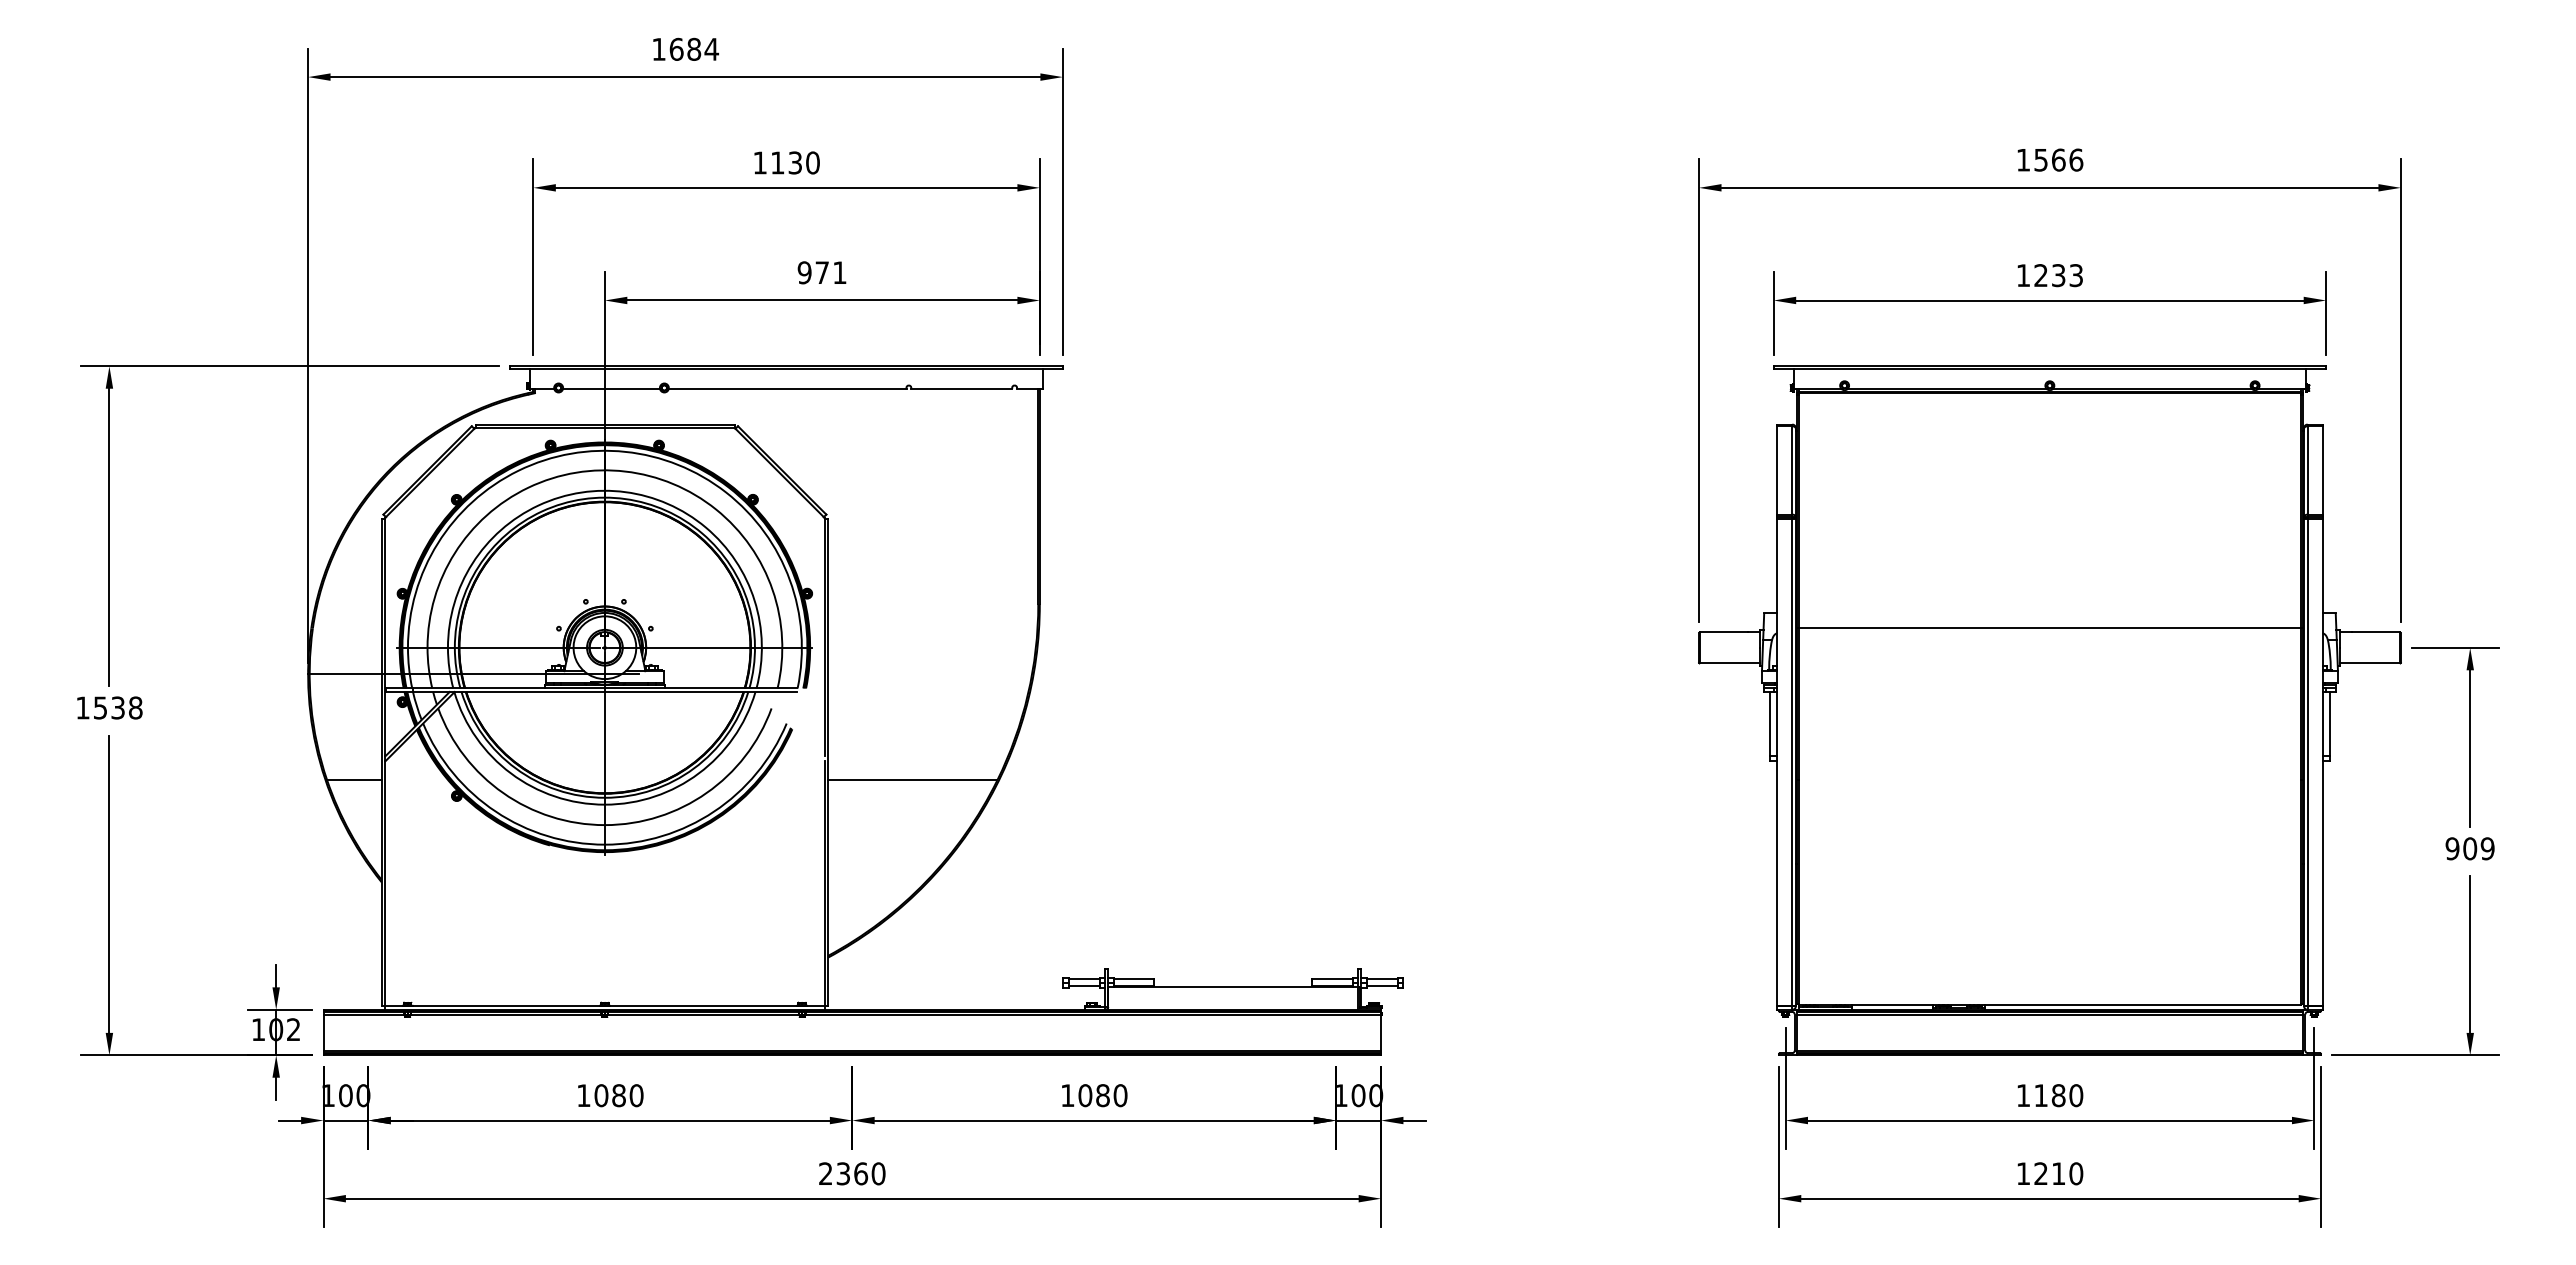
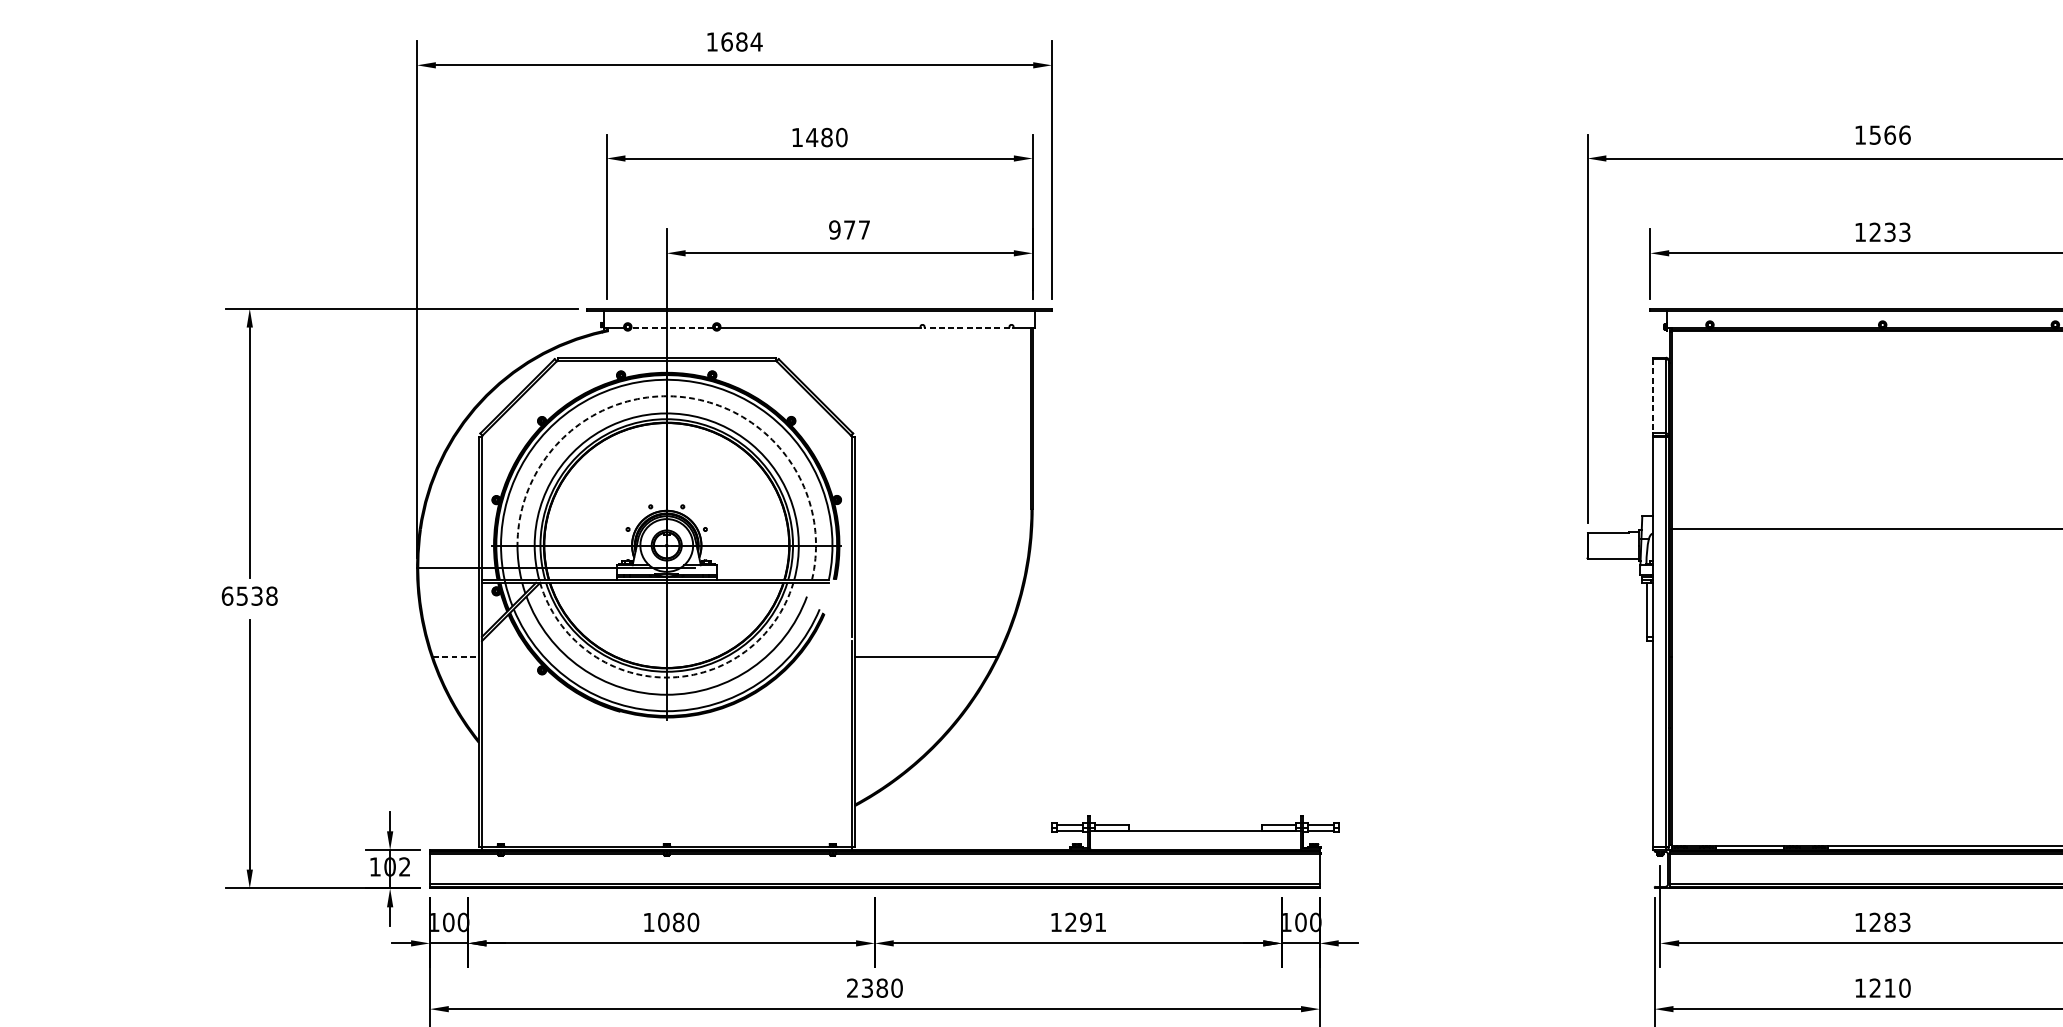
text: (786, 162) -> (819, 137), 1130 -> 1480
text: (839, 272) -> (864, 229), 971 -> 977
line: (611, 389) -> (672, 328), solid -> dashed
line: (961, 389) -> (966, 328), solid -> dashed
line: (1777, 470) -> (1653, 396), solid -> dashed
arc: (625, 471) -> (684, 397), solid -> dashed
text: (82, 707) -> (227, 595), 1538 -> 6538
line: (354, 780) -> (456, 657), solid -> dashed
arc: (604, 804) -> (666, 677), solid -> dashed
text: (1102, 1095) -> (1085, 922), 1080 -> 1291
text: (2058, 1095) -> (1889, 922), 1180 -> 1283
text: (861, 1173) -> (882, 987), 2360 -> 2380

